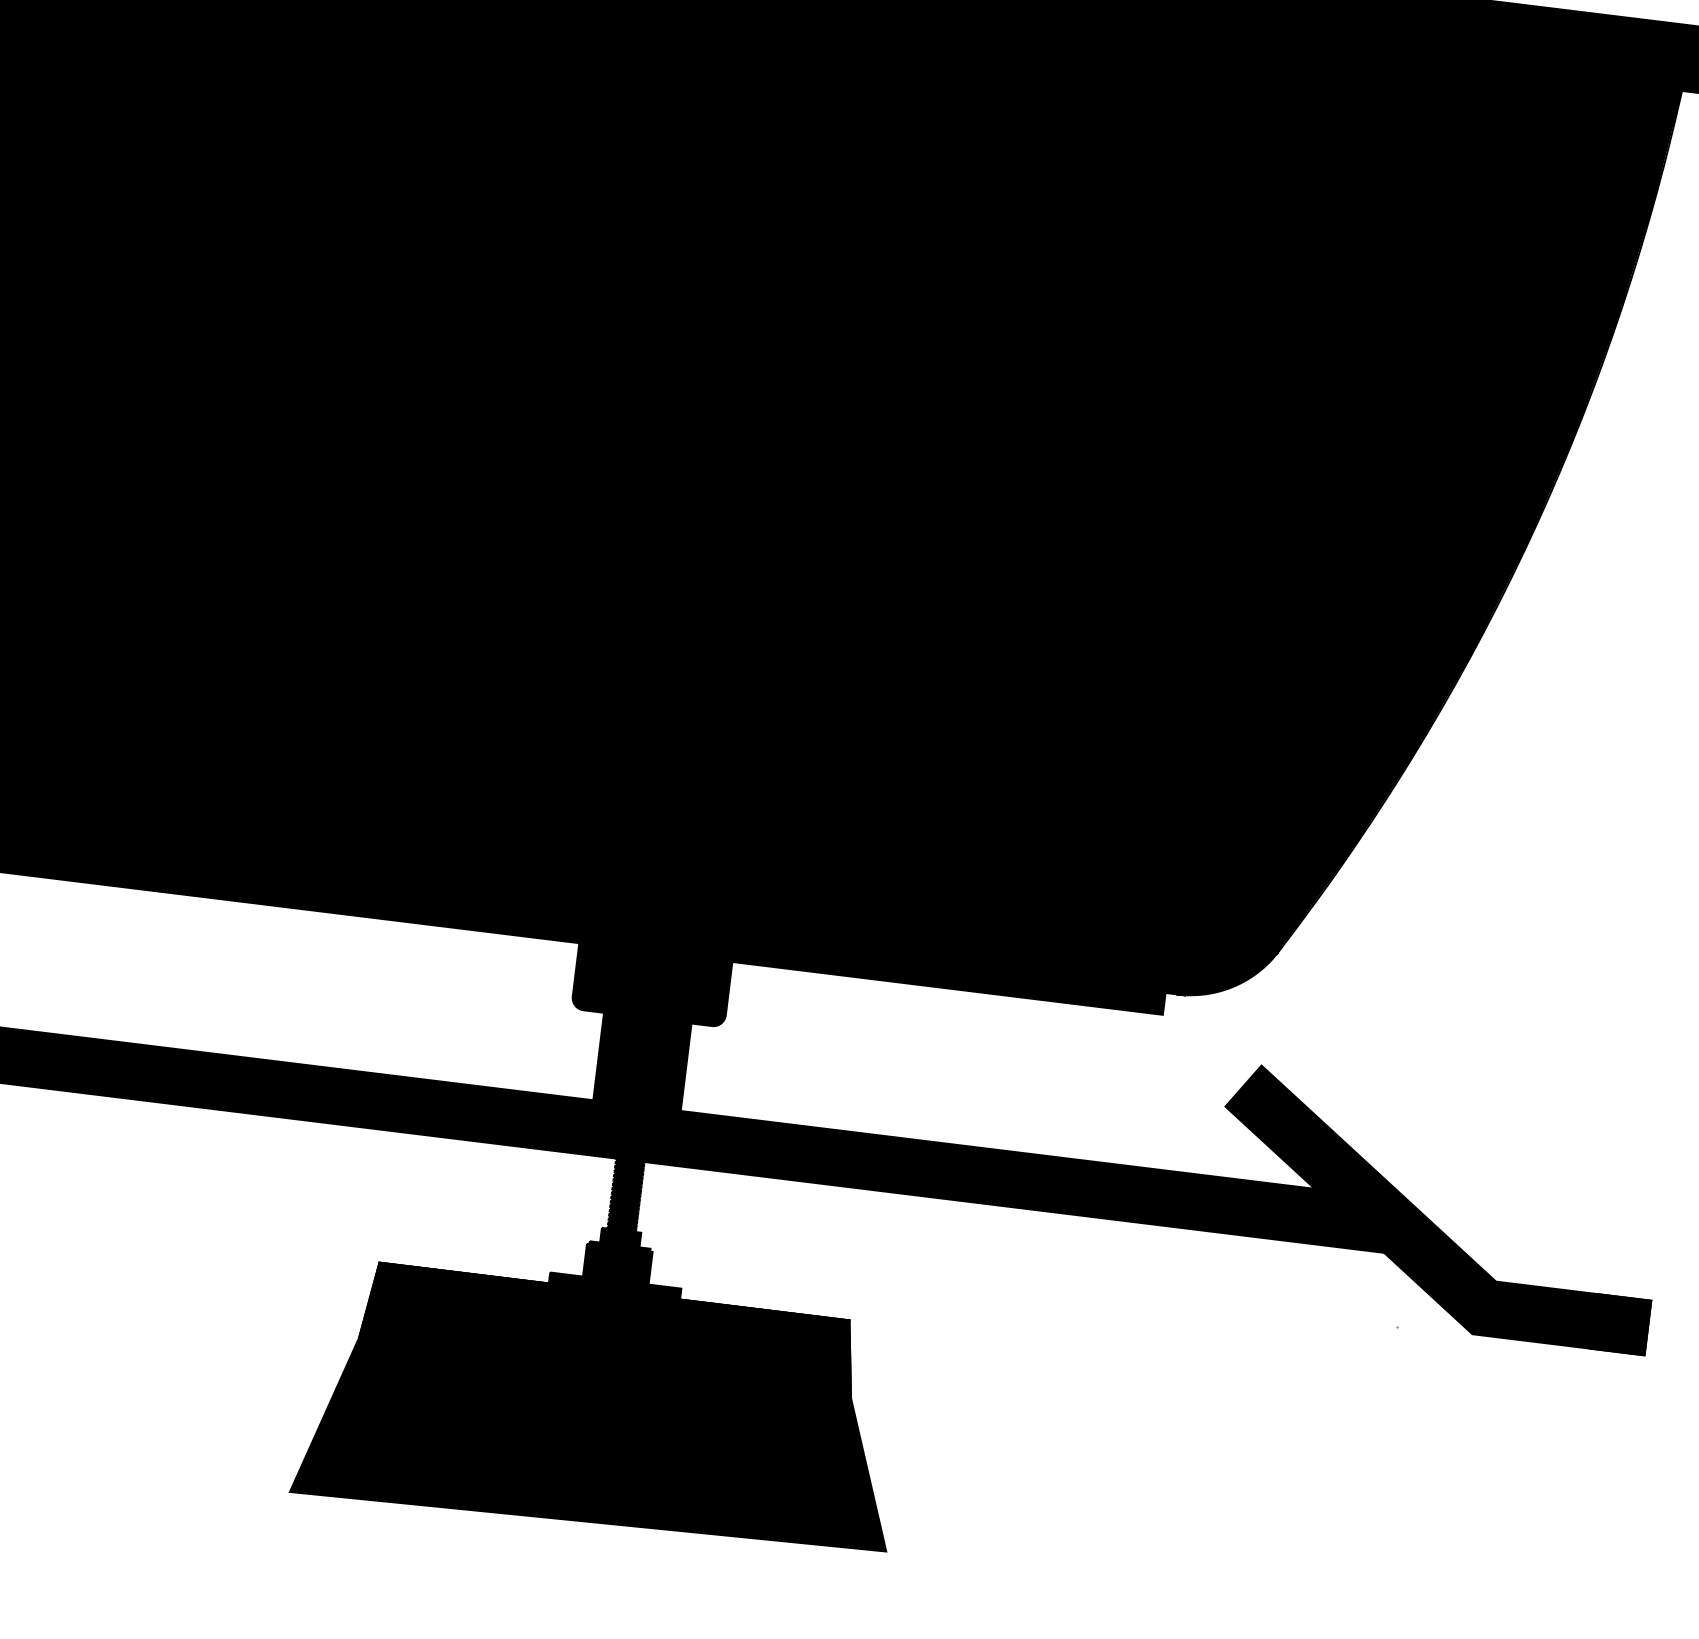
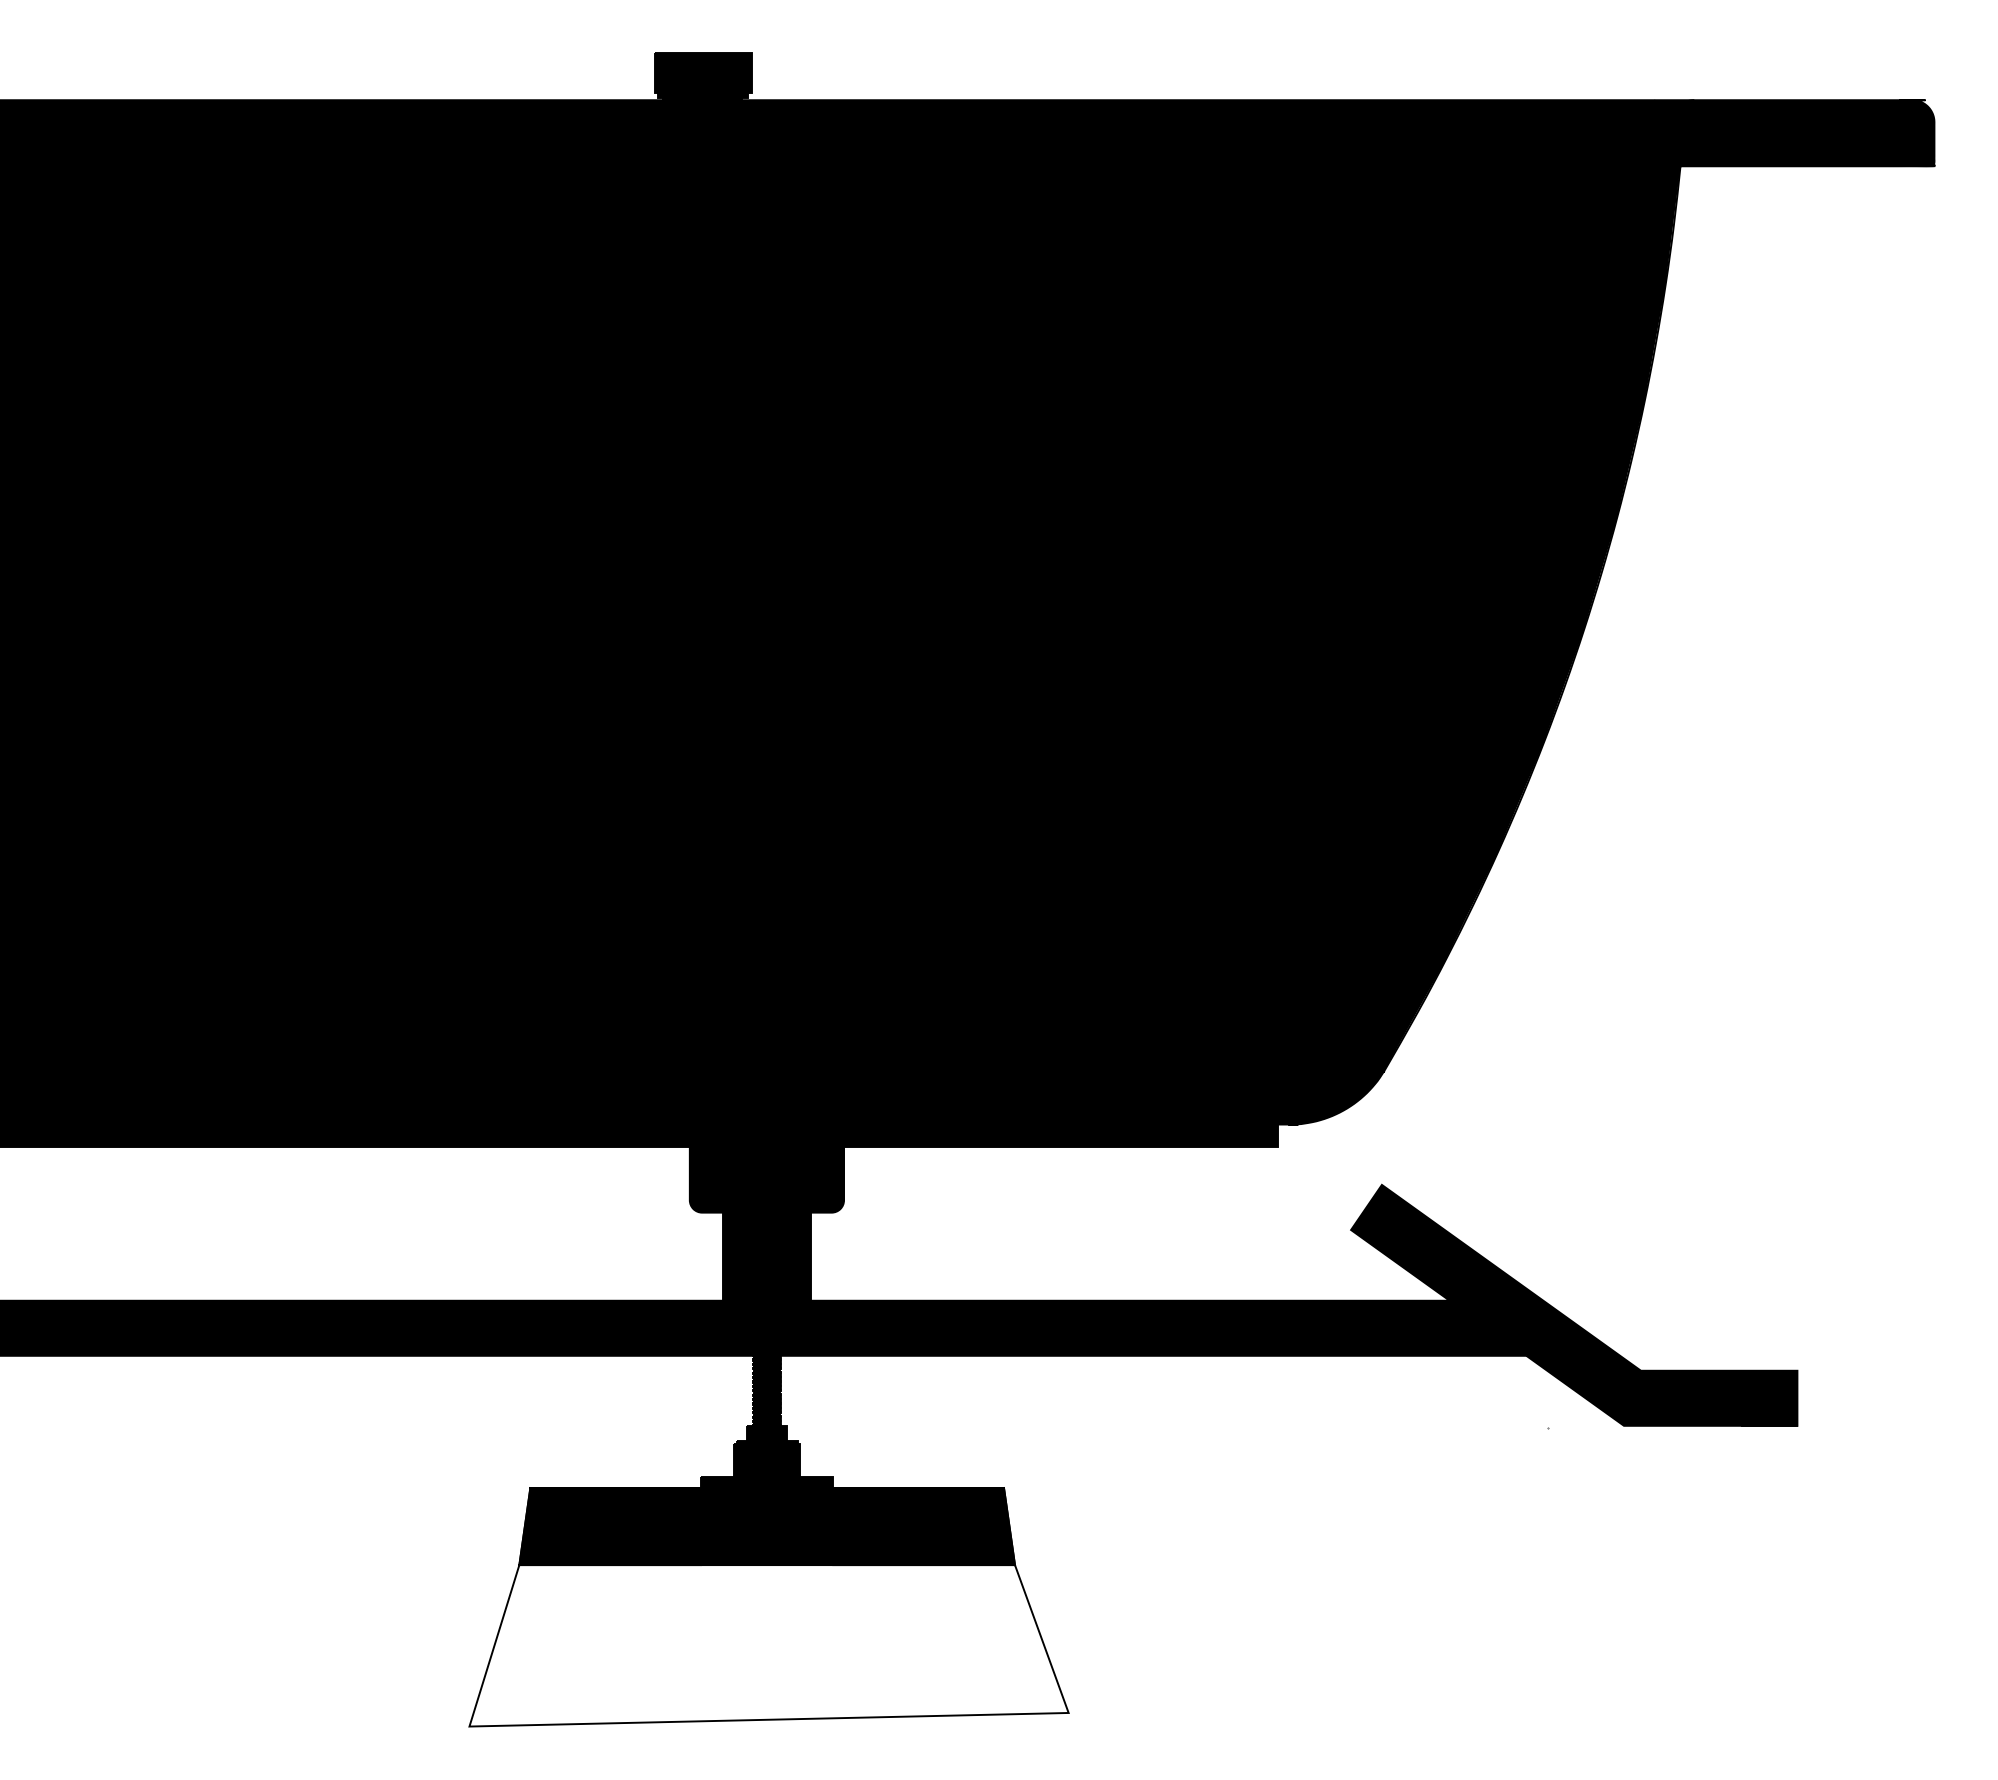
fill: (596, 1447) -> (768, 1645), removed

